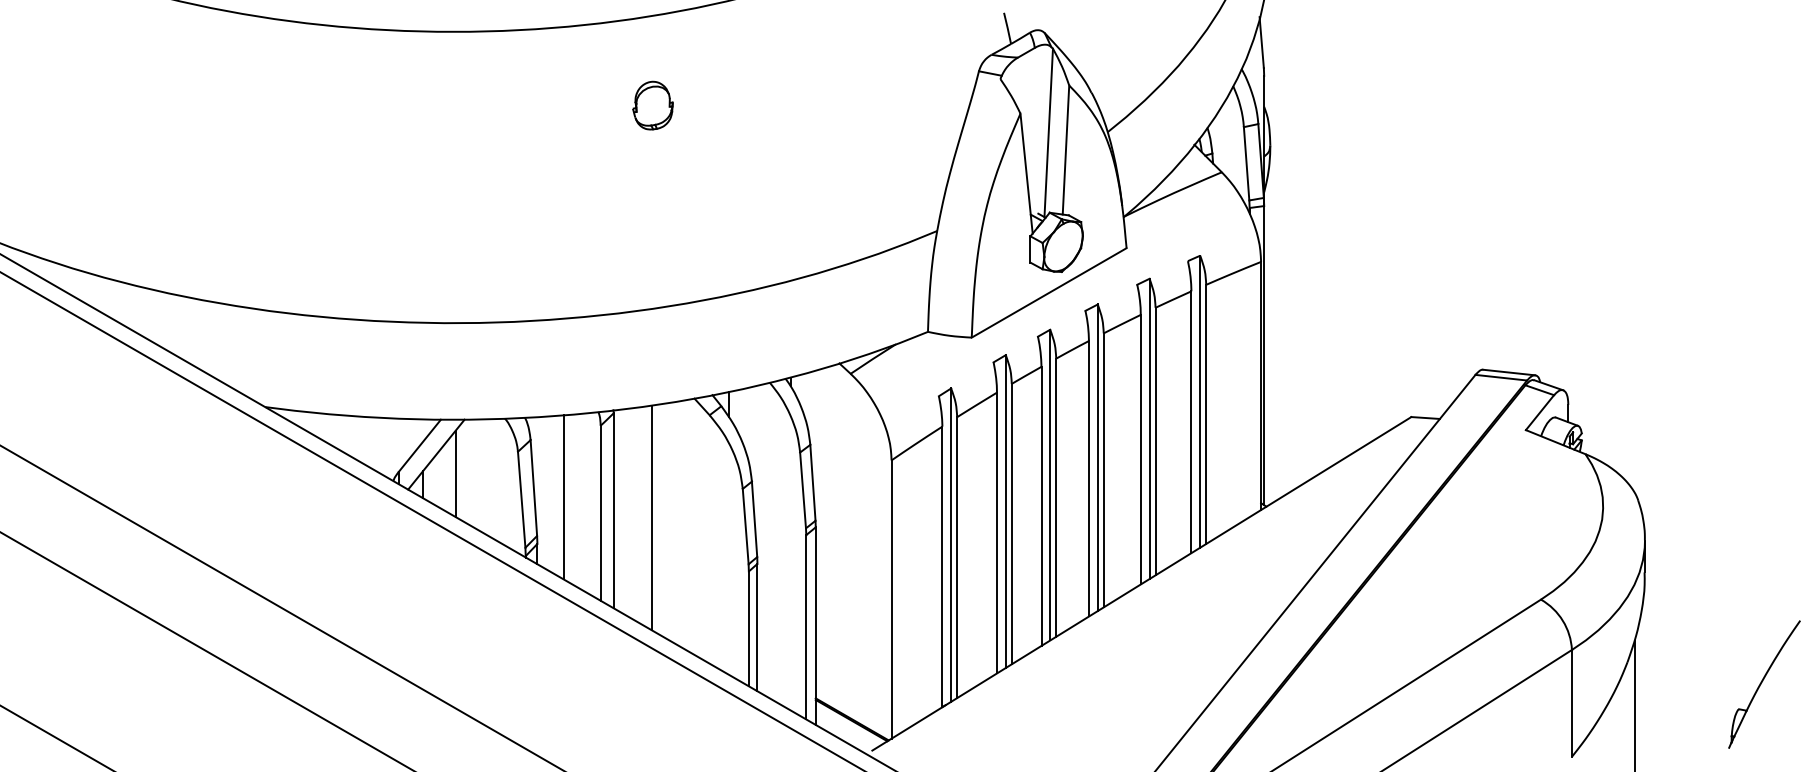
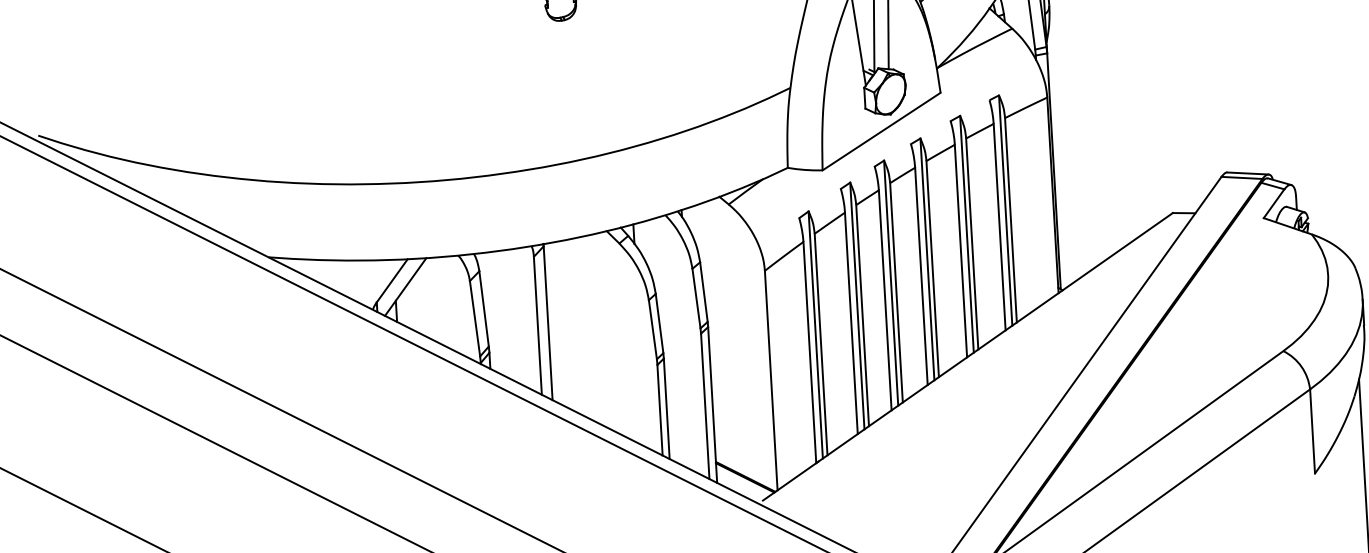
line: (455, 473) -> (421, 301), removed
line: (563, 497) -> (507, 315), removed
line: (652, 517) -> (578, 326), removed

